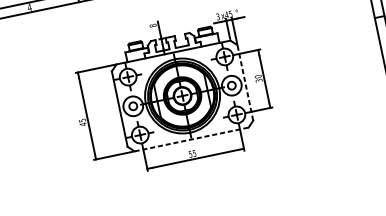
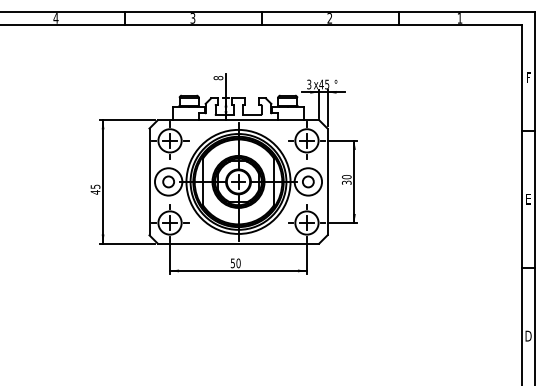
line: (245, 82) -> (327, 181), dashed -> solid
line: (191, 139) -> (238, 243), dashed -> solid
text: (194, 153) -> (238, 263), 55 -> 50

